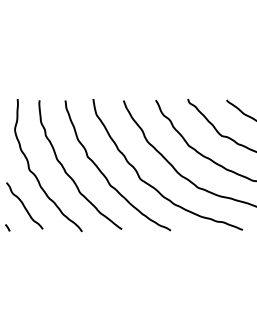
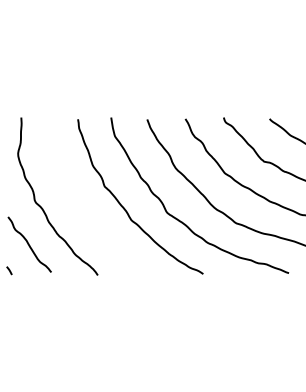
curve: (69, 174) -> (82, 207), removed

